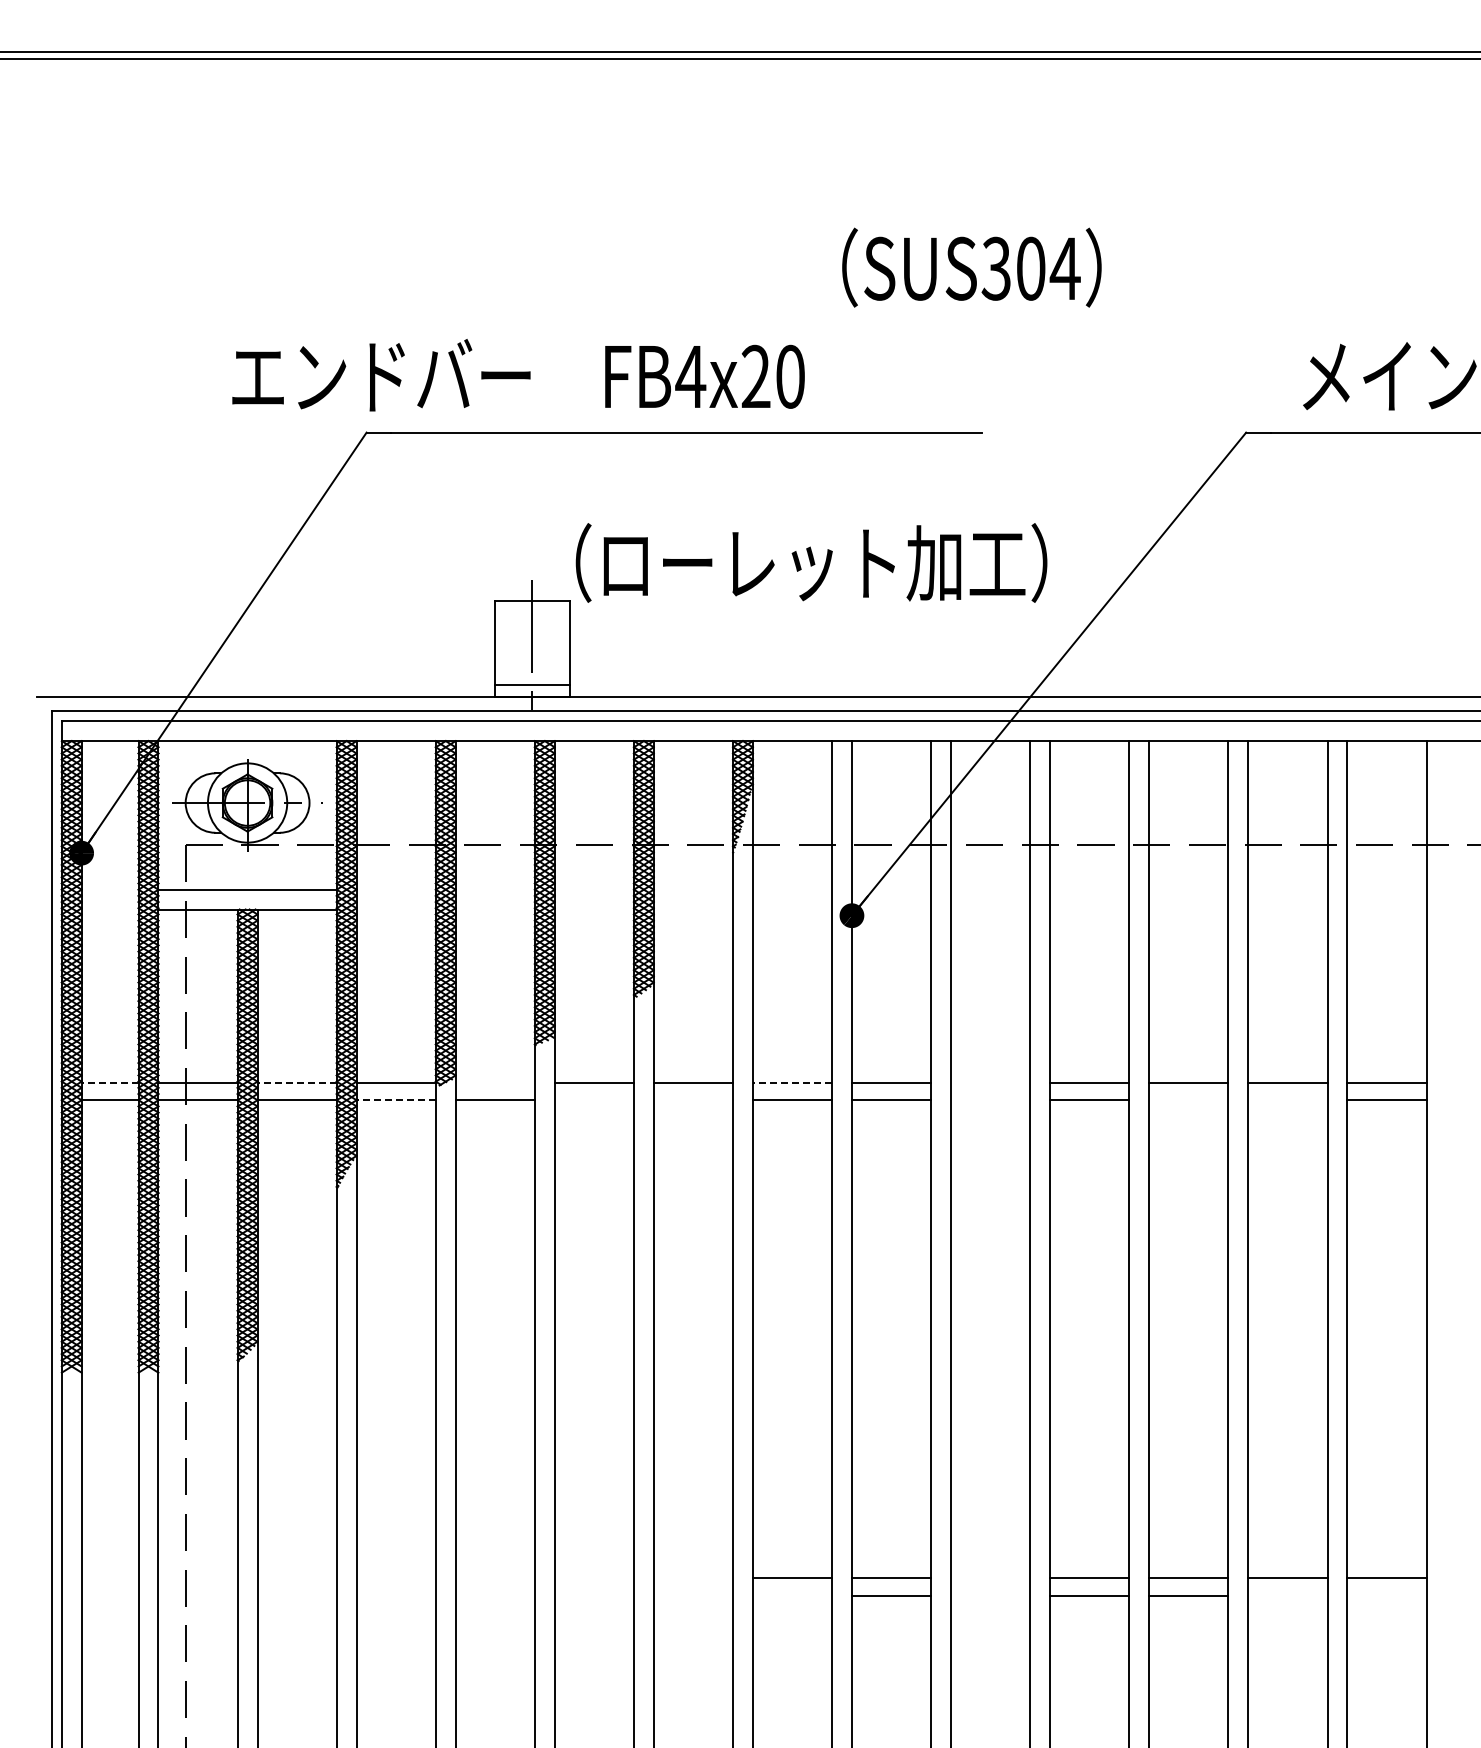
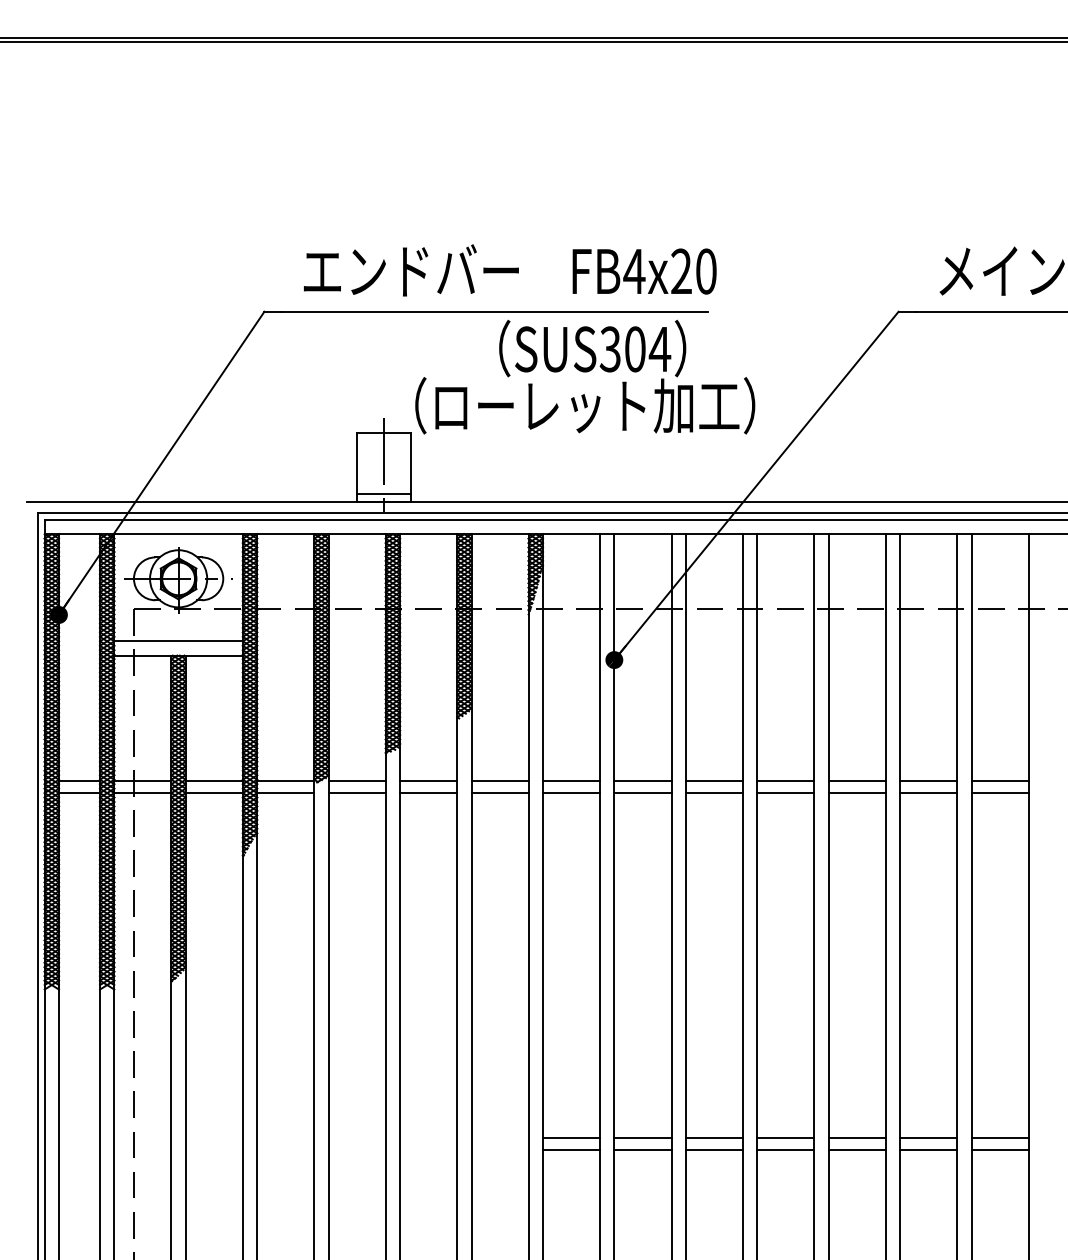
text: (971, 267) -> (592, 348), moved
text: (518, 375) -> (510, 270), moved
line: (109, 1082) -> (79, 780), dashed -> solid
line: (297, 1082) -> (214, 780), dashed -> solid
line: (494, 1082) -> (356, 780), added
line: (792, 1082) -> (571, 780), dashed -> solid
line: (990, 1082) -> (714, 780), added
line: (396, 1100) -> (285, 793), dashed -> solid
line: (593, 1100) -> (428, 793), added
line: (693, 1100) -> (500, 793), added
line: (990, 1100) -> (714, 793), added
line: (1188, 1100) -> (857, 793), added
line: (1287, 1100) -> (928, 793), added
line: (990, 1578) -> (714, 1137), added
line: (792, 1595) -> (571, 1150), added
line: (990, 1595) -> (714, 1150), added
line: (1287, 1595) -> (928, 1150), added
line: (1386, 1595) -> (999, 1150), added

